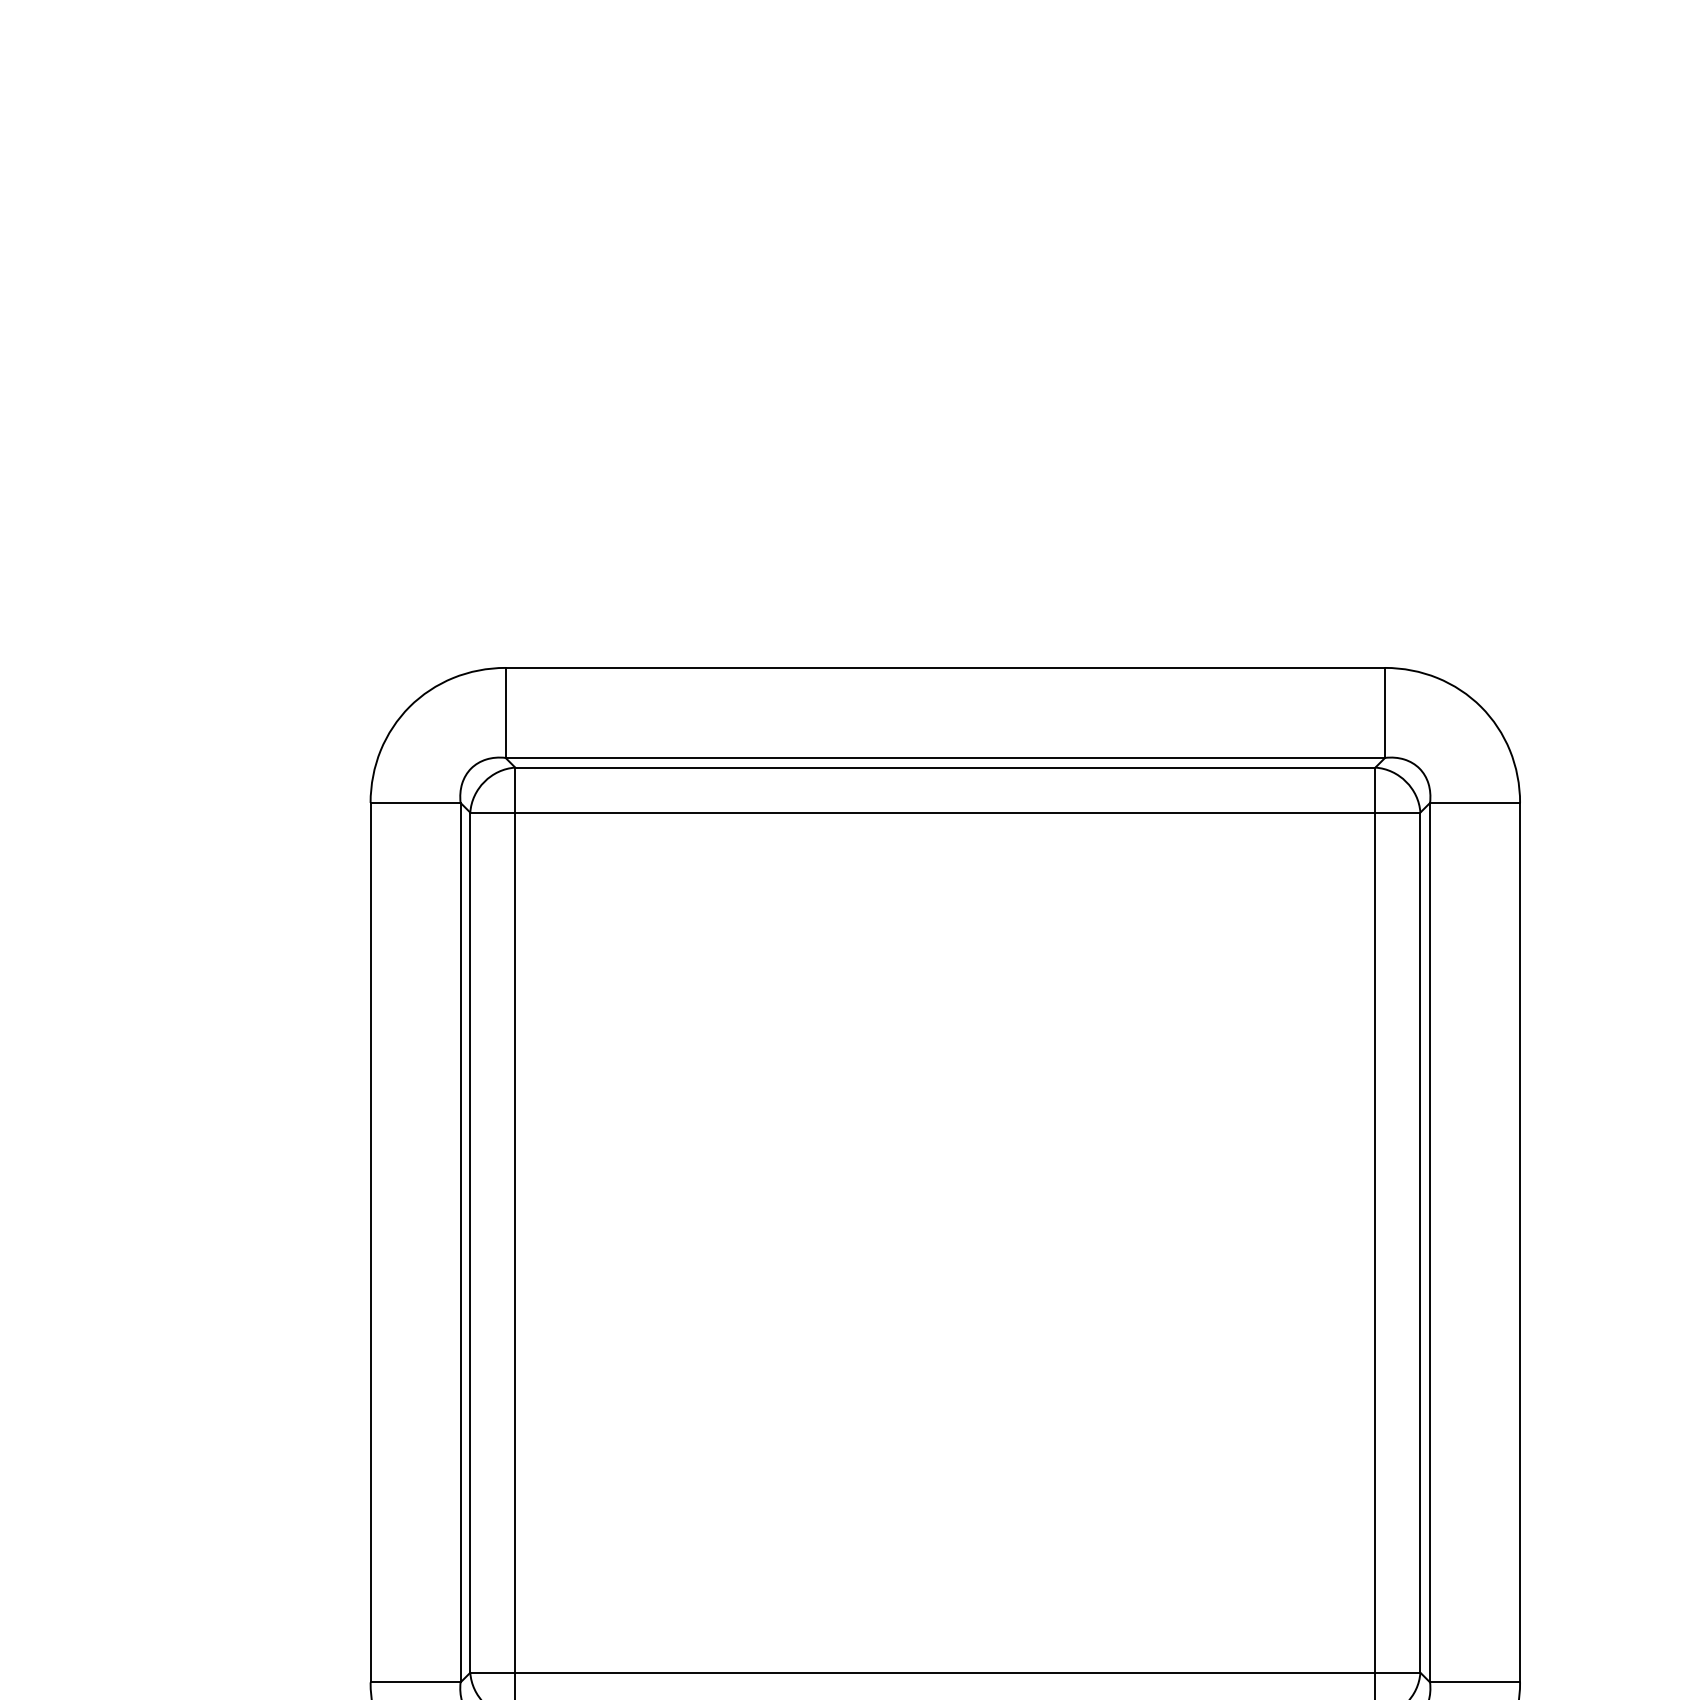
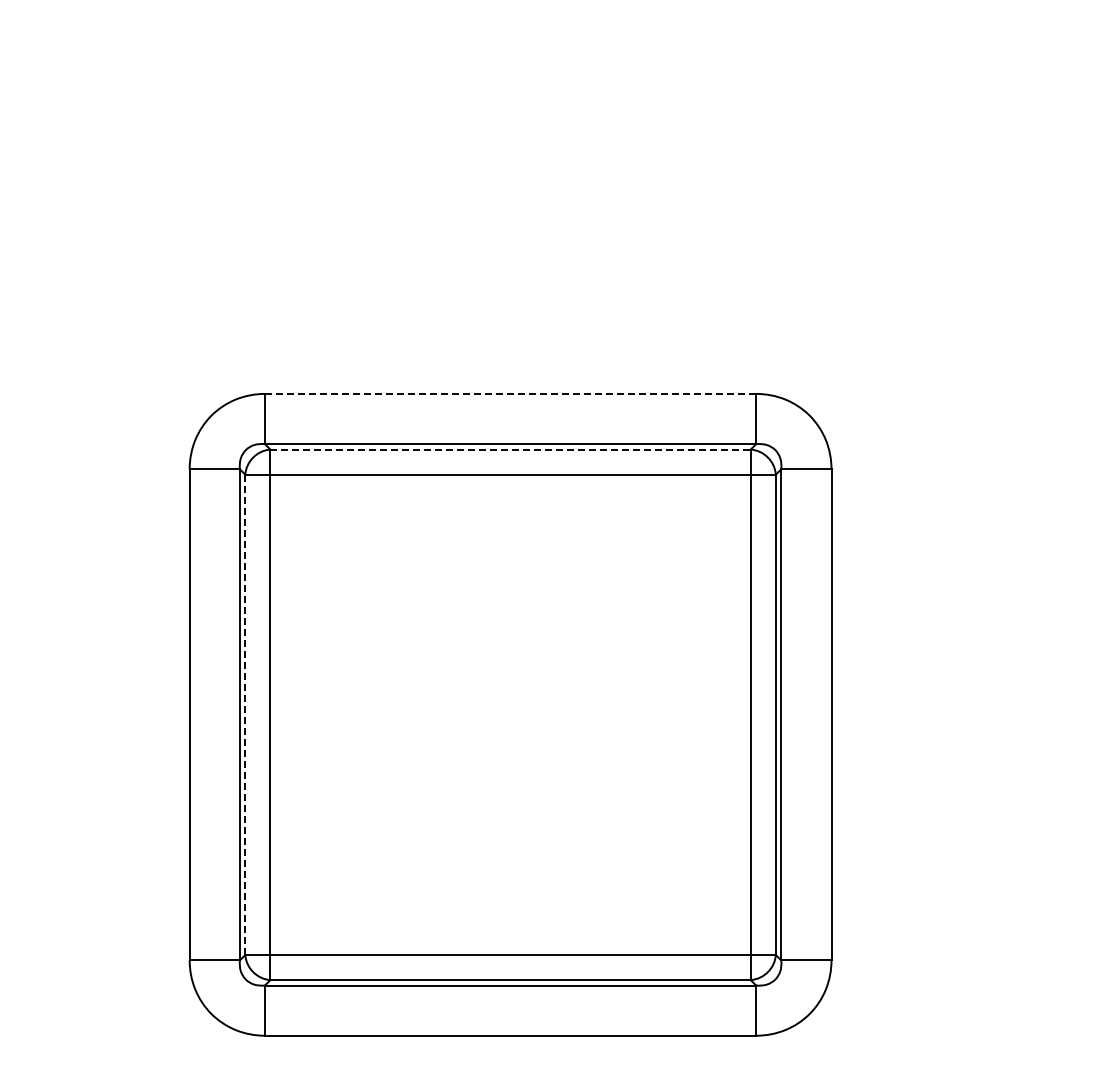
line: (945, 667) -> (510, 393), solid -> dashed
line: (946, 767) -> (511, 449), solid -> dashed
line: (470, 1242) -> (245, 714), solid -> dashed

